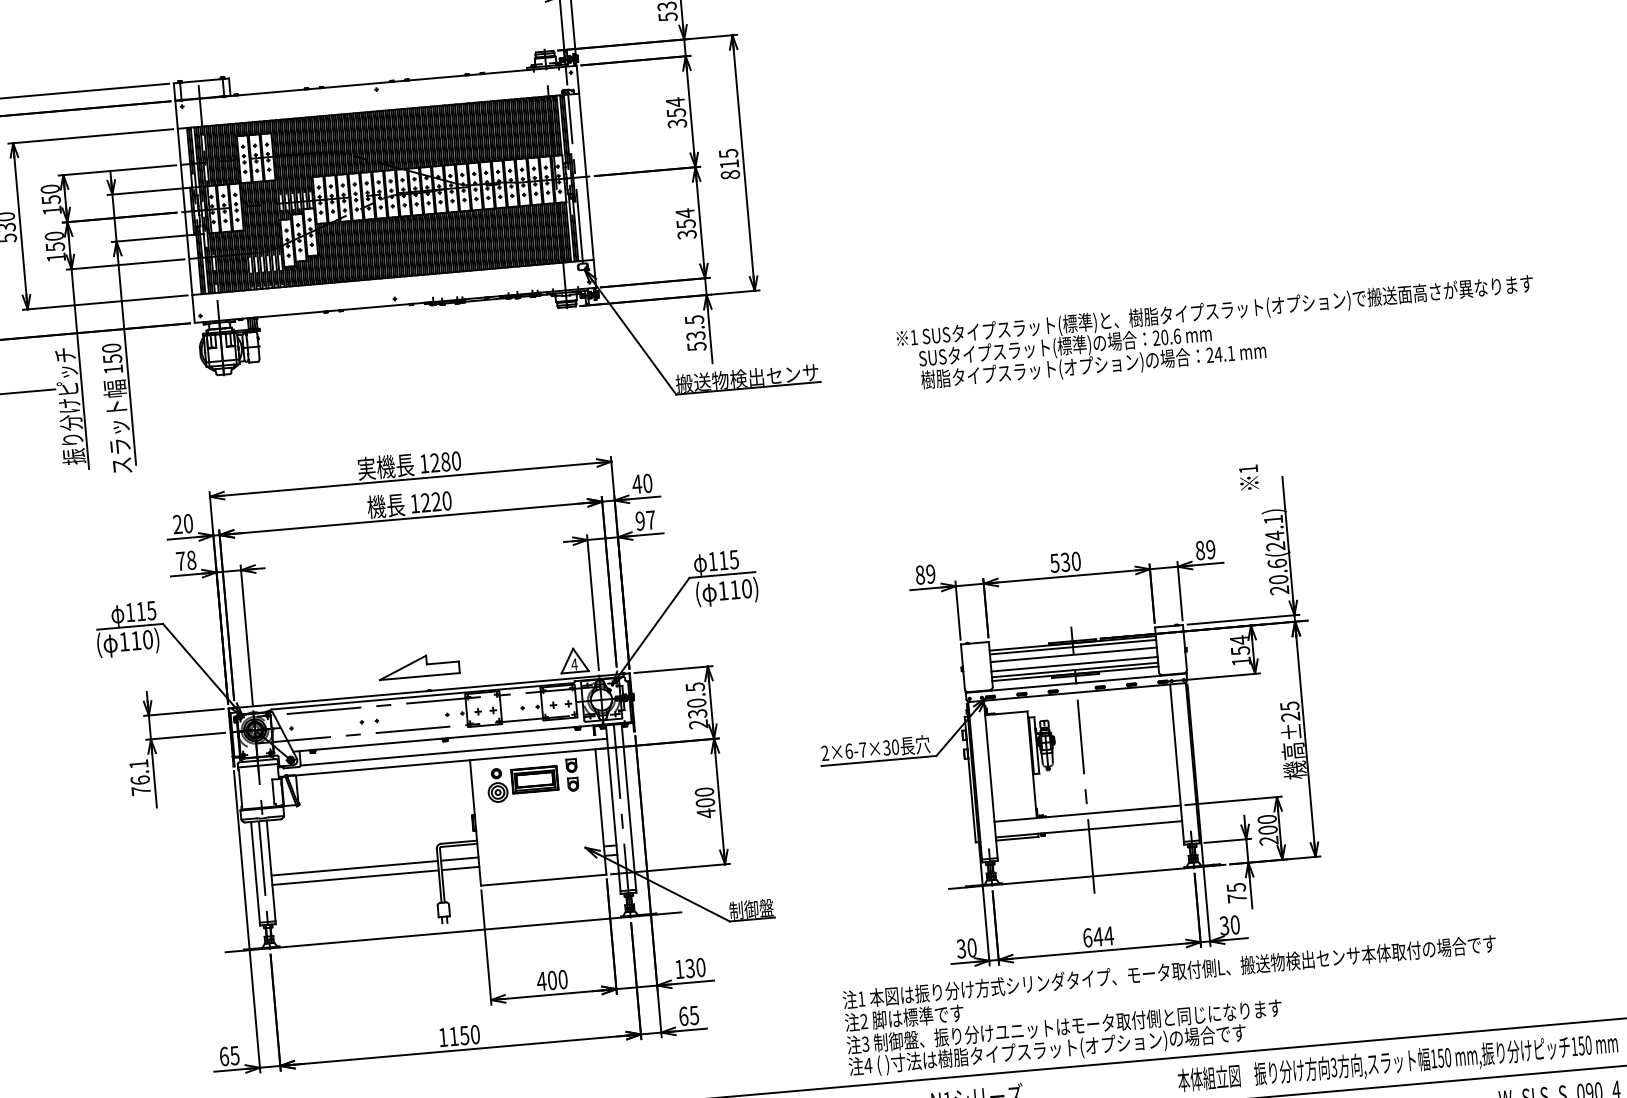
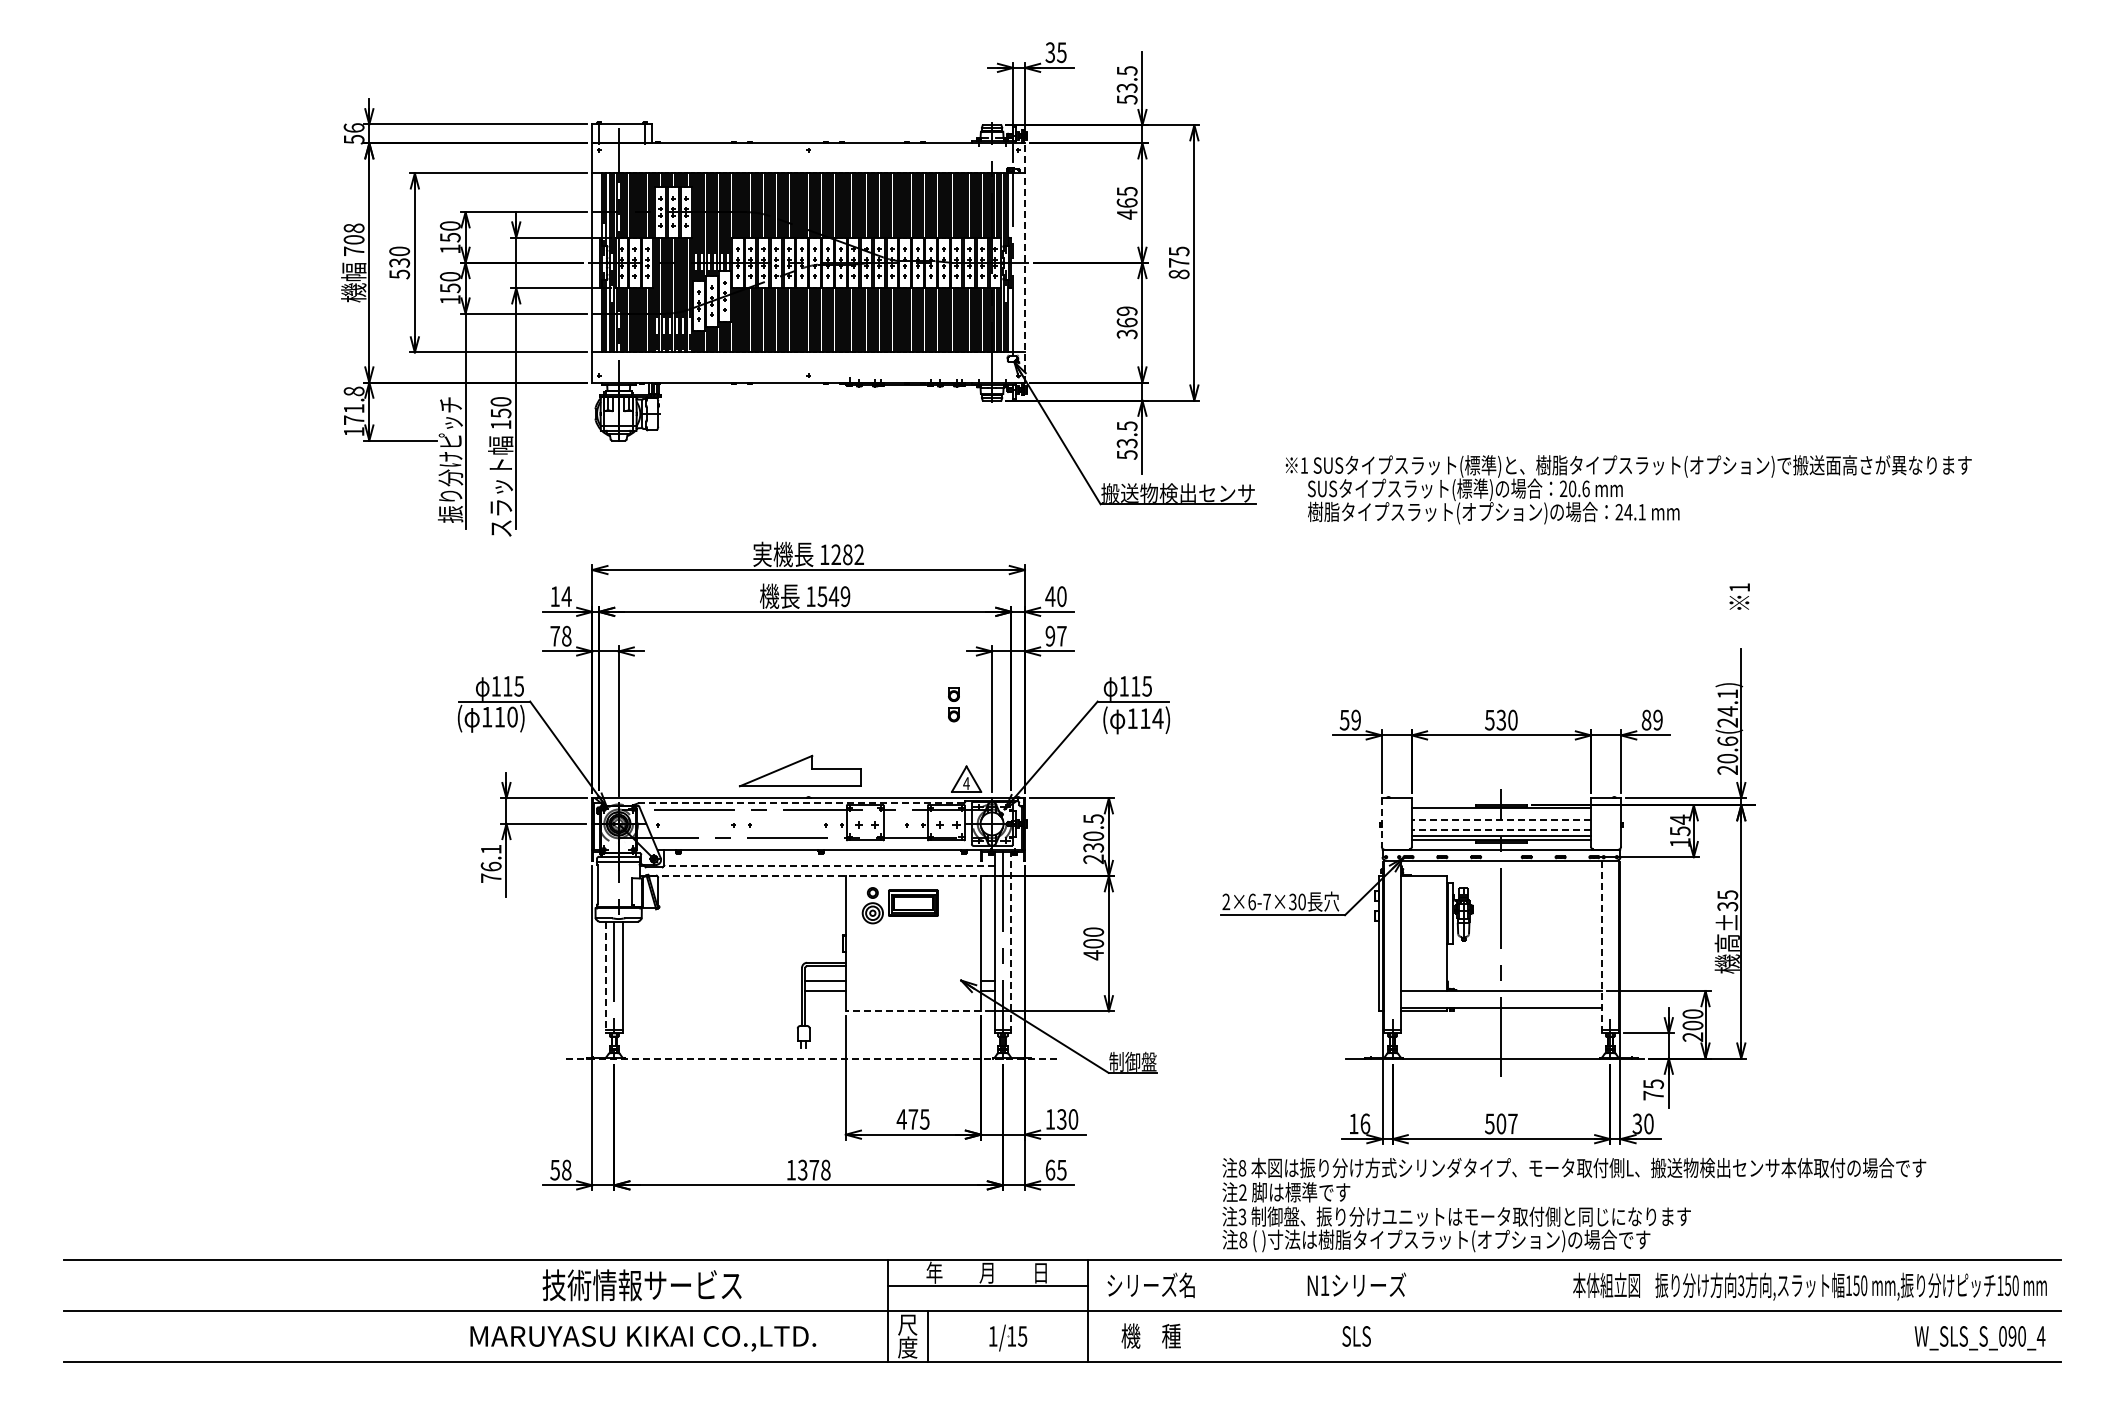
text: (675, 112) -> (1126, 202), 354 -> 465
text: (729, 163) -> (1179, 262), 815 -> 875
line: (585, 176) -> (1024, 262), solid -> dashed
text: (685, 218) -> (1126, 316), 354 -> 369
text: (1216, 333) -> (1628, 489), moved
text: (455, 460) -> (858, 554), 1280 -> 1282
text: (1248, 477) -> (1739, 596), moved
text: (435, 501) -> (833, 596), 1220 -> 1549
text: (182, 523) -> (560, 596), 20 -> 14
text: (919, 574) -> (1344, 719), 89 -> 59
text: (746, 588) -> (1157, 718), 110) -> 114)
line: (1073, 647) -> (1501, 811), removed
line: (1073, 654) -> (1501, 819), solid -> dashed
line: (1074, 664) -> (1501, 830), solid -> dashed
part: (418, 666) -> (799, 770), size x1.4
line: (962, 667) -> (1381, 822), solid -> dashed
line: (423, 696) -> (801, 803), solid -> dashed
text: (1291, 716) -> (1728, 906), ±25 -> ±35
line: (453, 751) -> (828, 865), solid -> dashed
line: (443, 762) -> (817, 876), solid -> dashed
line: (1176, 764) -> (1601, 946), solid -> dashed
part: (571, 775) -> (953, 704), moved
line: (629, 808) -> (1011, 942), solid -> dashed
line: (354, 867) -> (712, 980), removed
line: (255, 873) -> (605, 977), solid -> dashed
line: (355, 878) -> (712, 991), removed
line: (543, 880) -> (913, 1011), solid -> dashed
line: (453, 932) -> (812, 1058), solid -> dashed
text: (1098, 936) -> (1501, 1123), 644 -> 507
text: (966, 948) -> (1359, 1123), 30 -> 16
text: (557, 980) -> (918, 1119), 400 -> 475
text: (861, 999) -> (1242, 1168), 1 -> 8
text: (464, 1034) -> (814, 1169), 1150 -> 1378
text: (229, 1055) -> (560, 1169), 65 -> 58
text: (868, 1065) -> (1243, 1239), 4 -> 8

